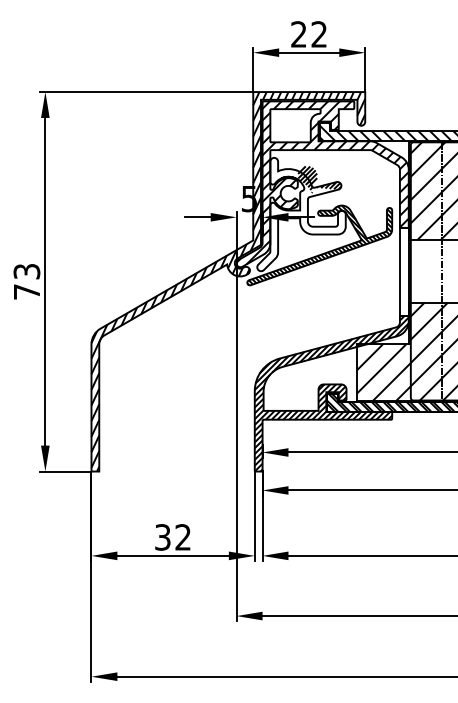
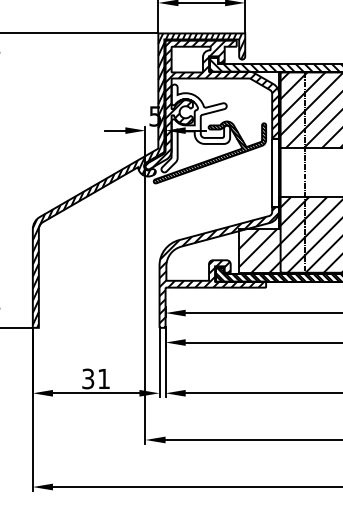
hatch: (319, 179) -> (209, 101), removed
hatch: (331, 394) -> (219, 268), removed
text: (182, 537) -> (103, 379), 32 -> 31

